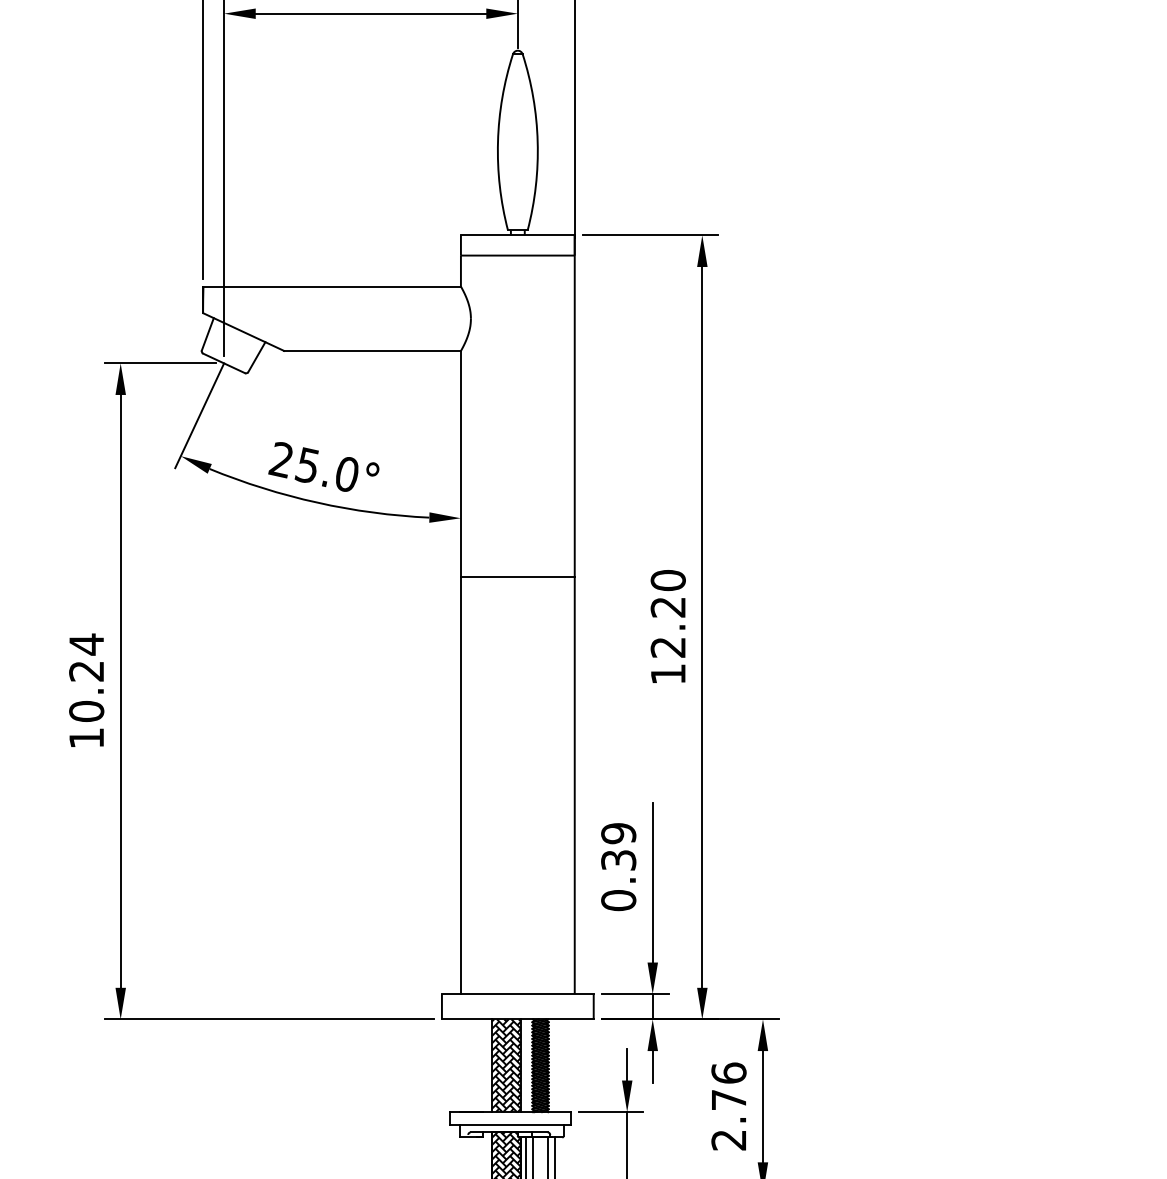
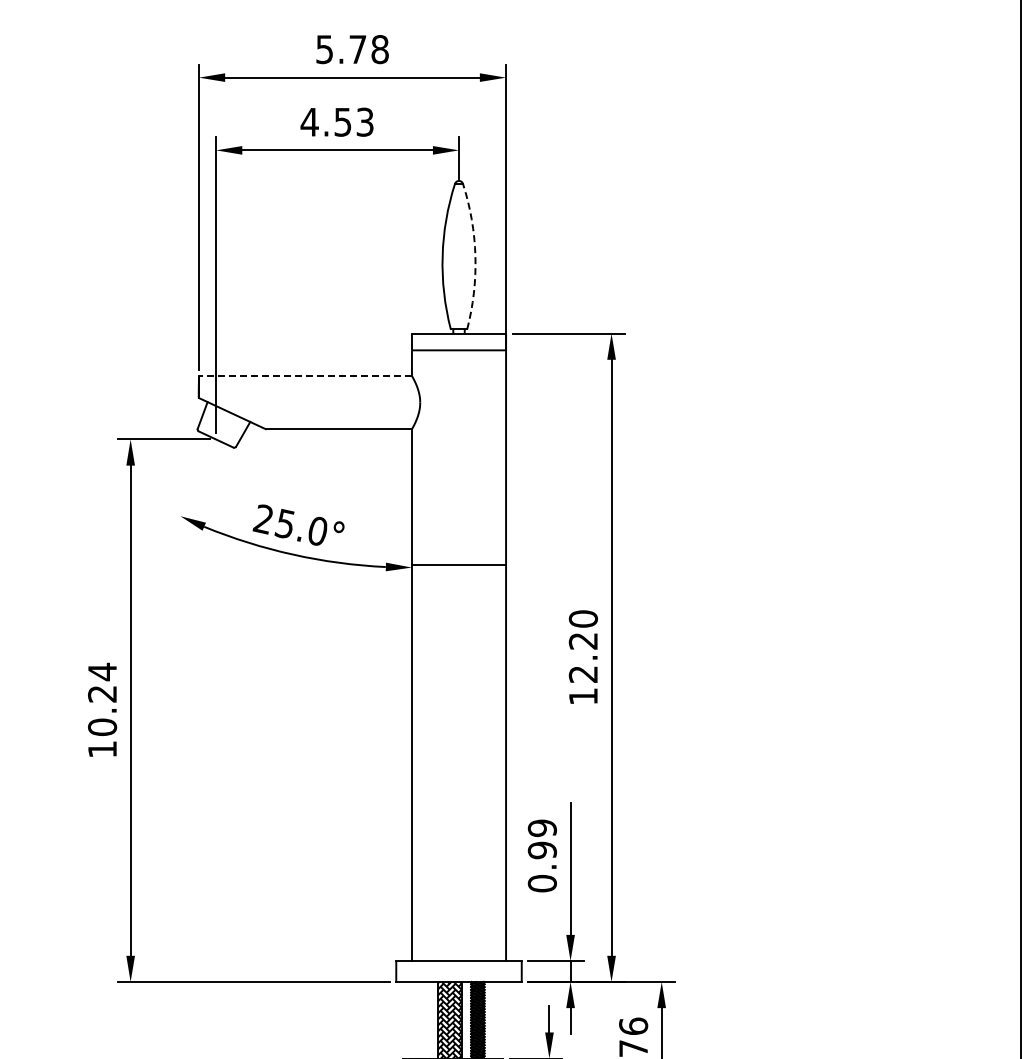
arc: (537, 142) -> (475, 256), solid -> dashed
line: (332, 287) -> (305, 376), solid -> dashed
line: (199, 415) -> (195, 482), removed
line: (517, 576) -> (458, 564), moved
text: (618, 860) -> (542, 850), 0.39 -> 0.99

